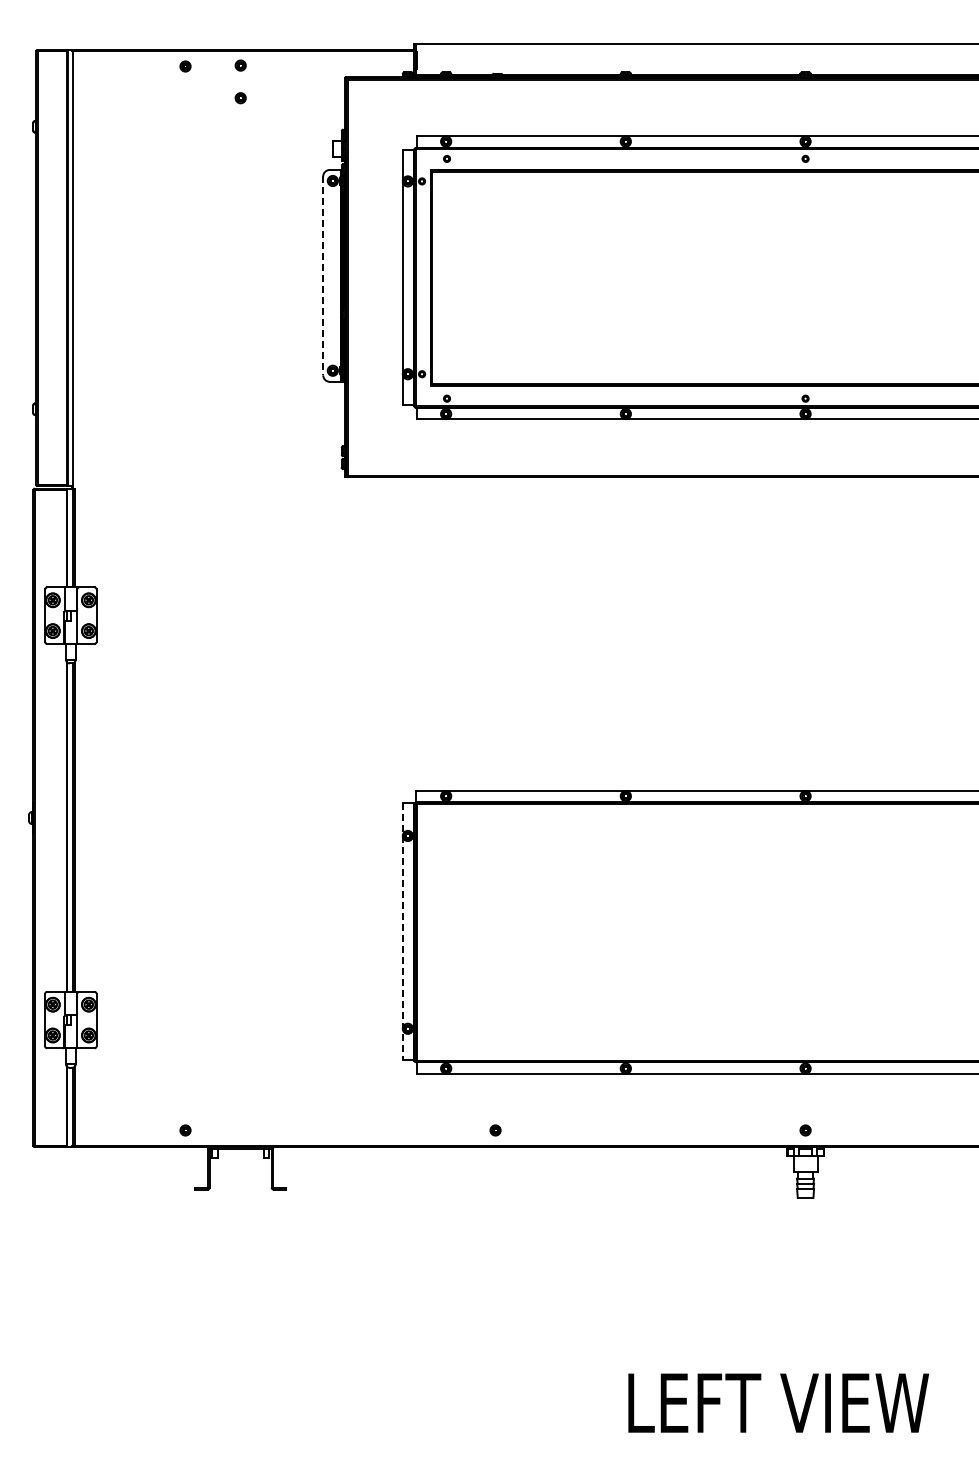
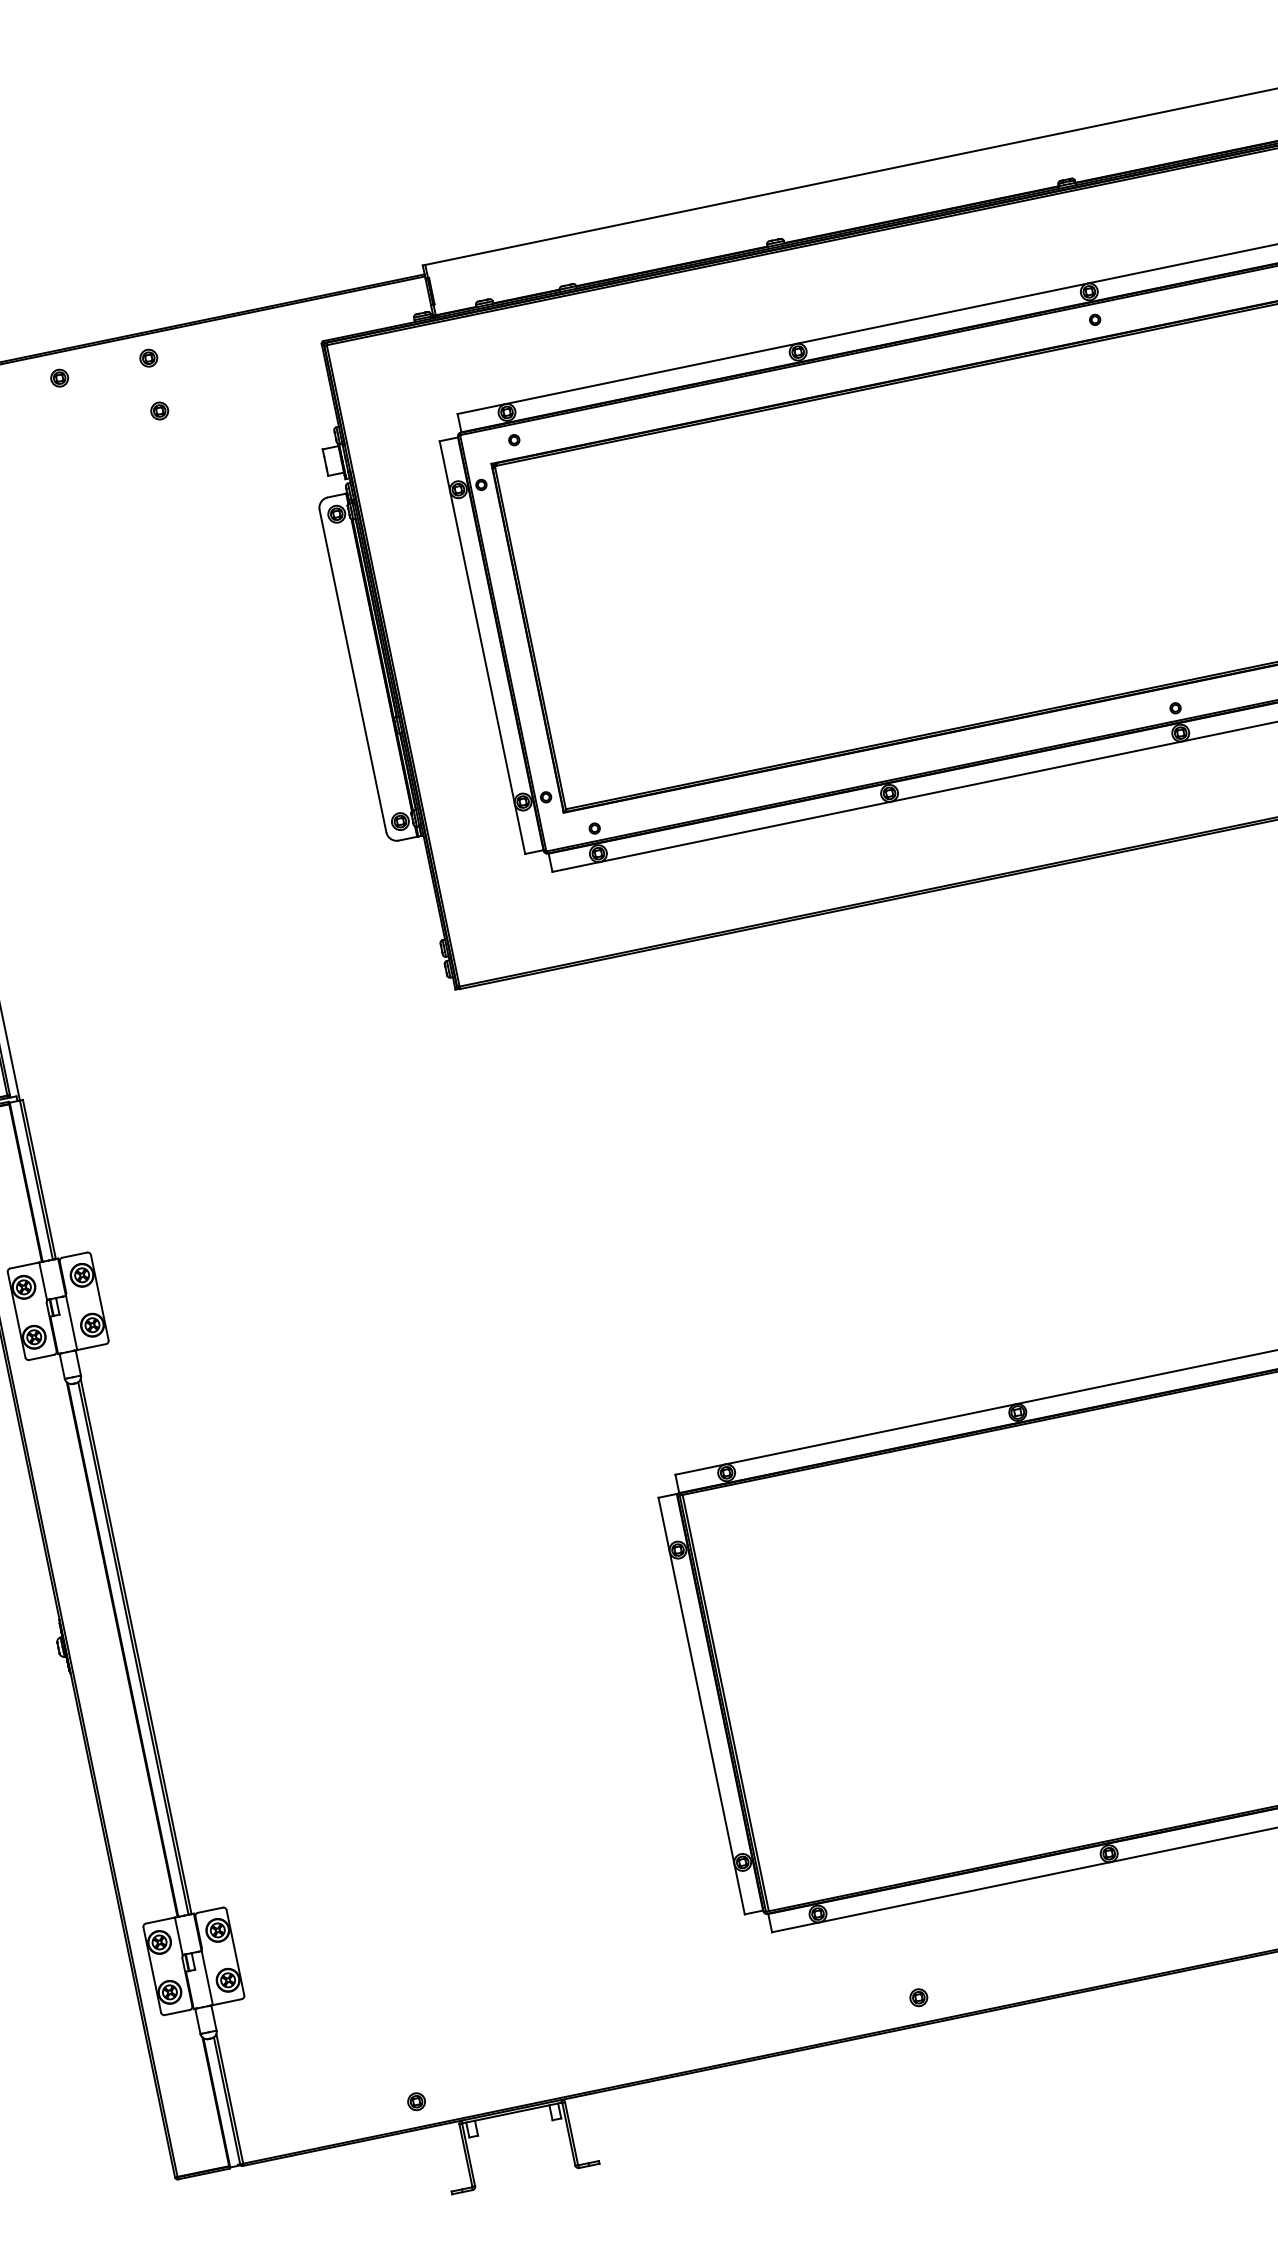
line: (323, 276) -> (353, 672), dashed -> solid
line: (402, 931) -> (701, 1706), dashed -> solid

